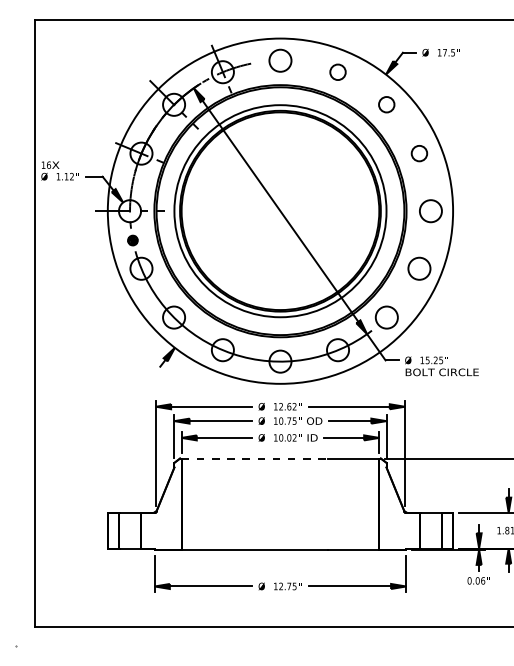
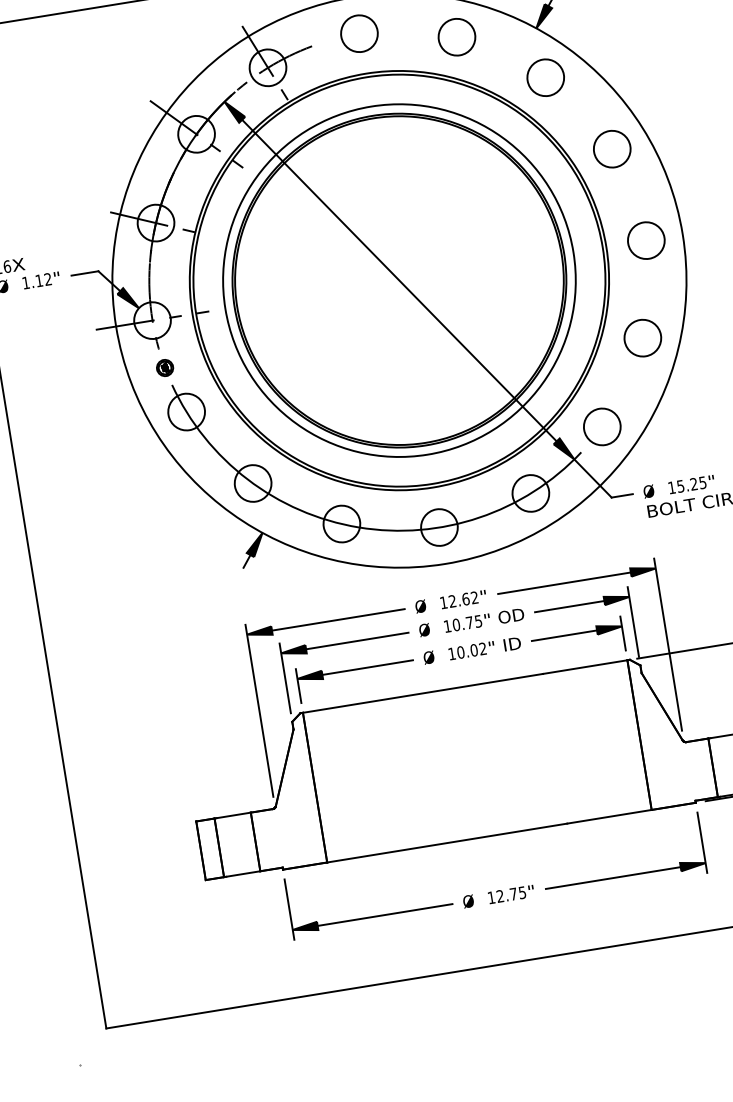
circle: (337, 72) -> (456, 37), size x1.43
circle: (386, 104) -> (545, 77), size x1.43
circle: (419, 153) -> (612, 148), size x1.43
line: (255, 458) -> (424, 693), dashed -> solid

